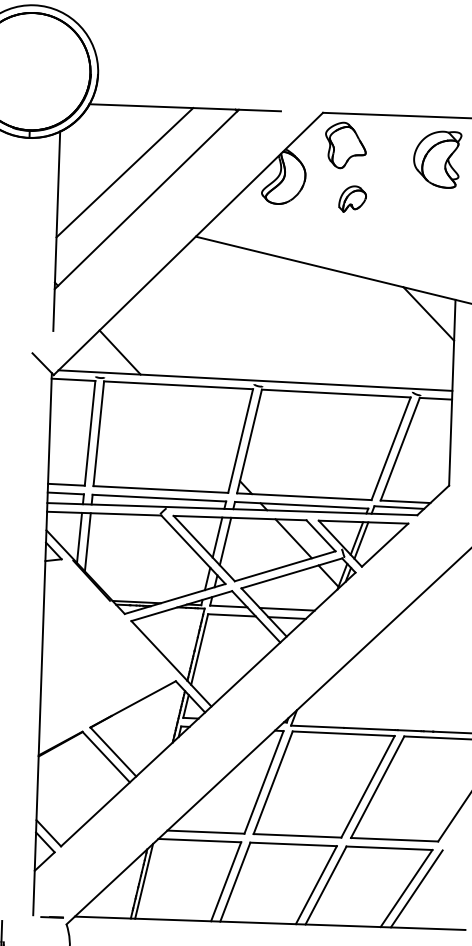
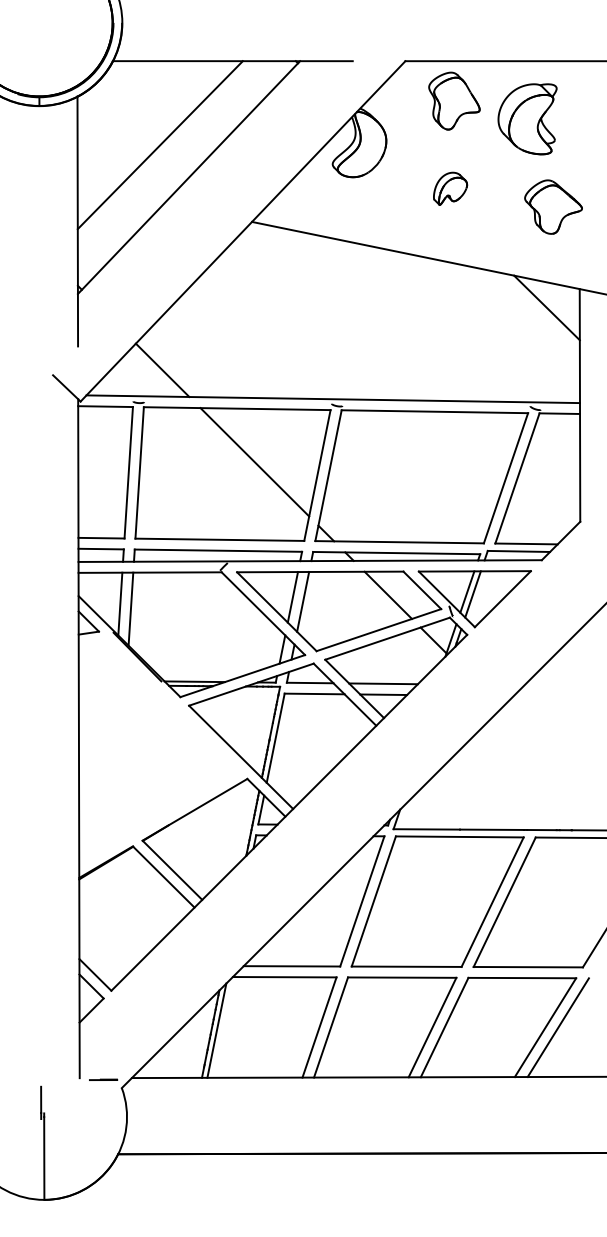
part: (345, 145) -> (454, 100), moved
part: (437, 159) -> (527, 119), moved
part: (352, 198) -> (450, 188), moved
part: (436, 233) -> (553, 206), added
line: (190, 428) -> (254, 462), added

